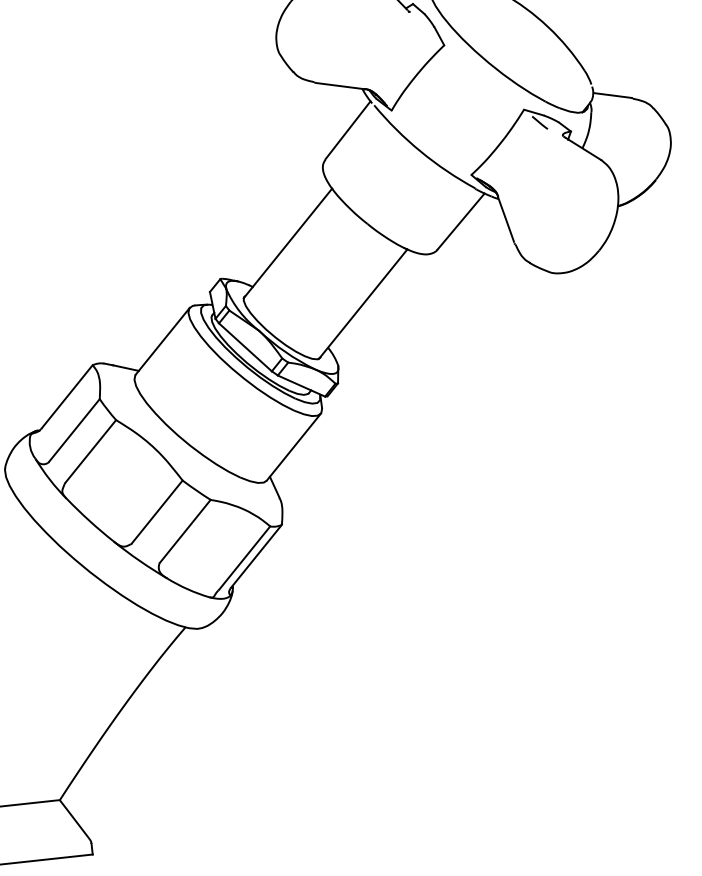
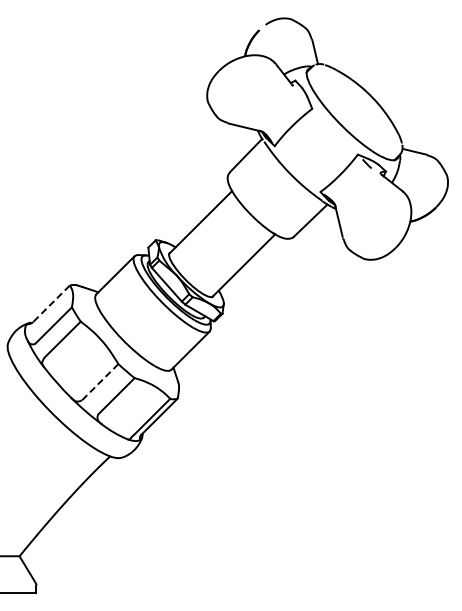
line: (66, 396) -> (51, 303), solid -> dashed
line: (156, 512) -> (99, 382), solid -> dashed

